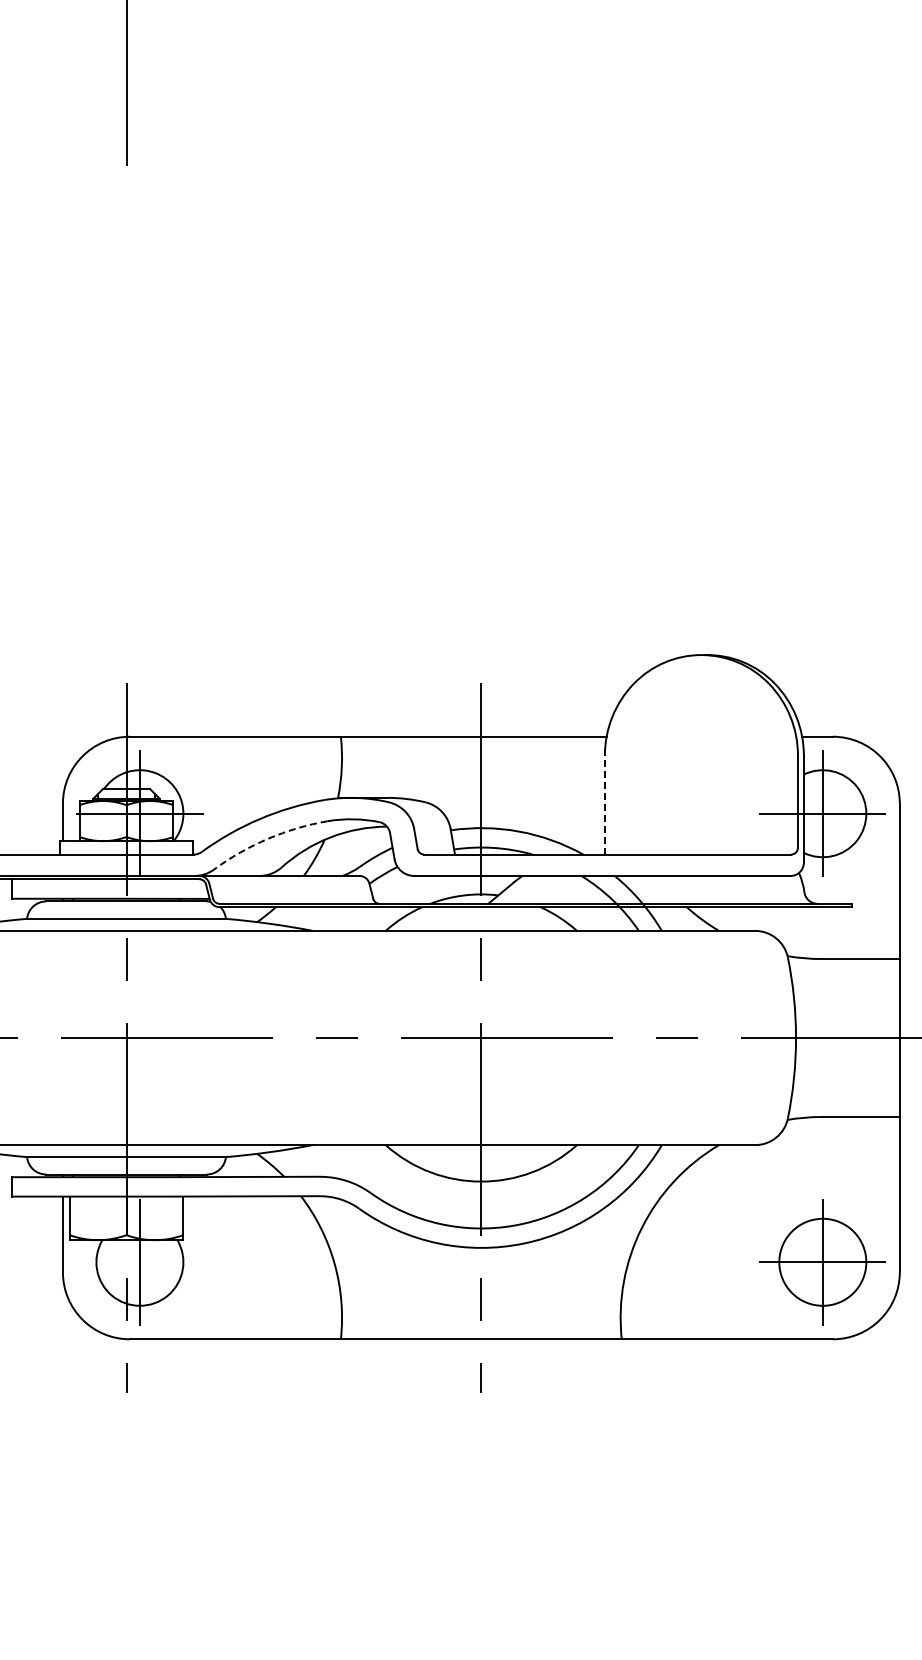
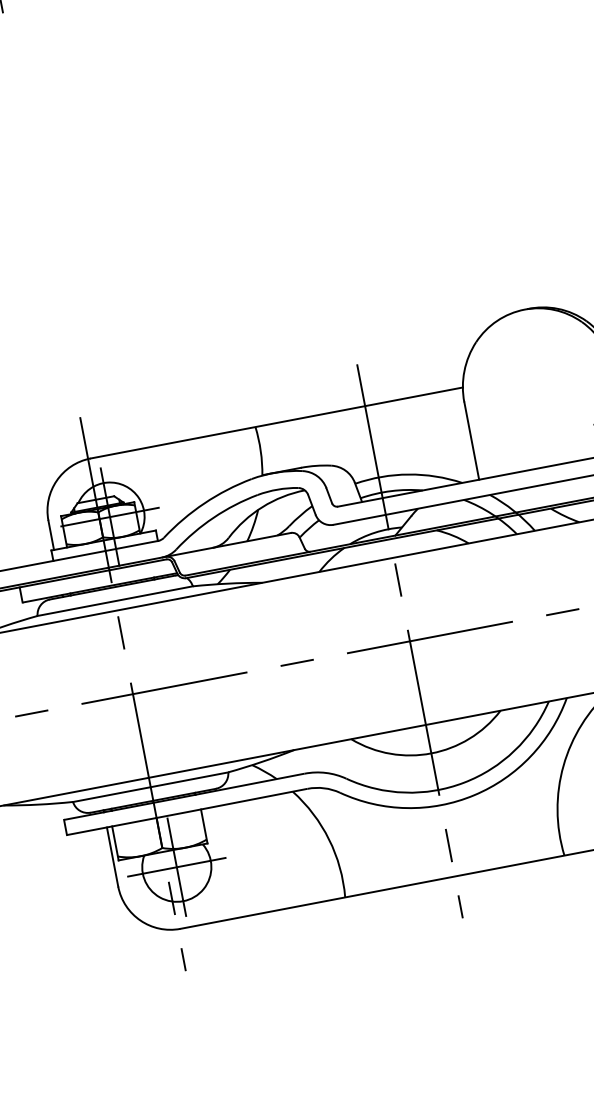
line: (604, 805) -> (471, 441), dashed -> solid
arc: (268, 838) -> (214, 517), dashed -> solid
line: (139, 1262) -> (176, 867), added

